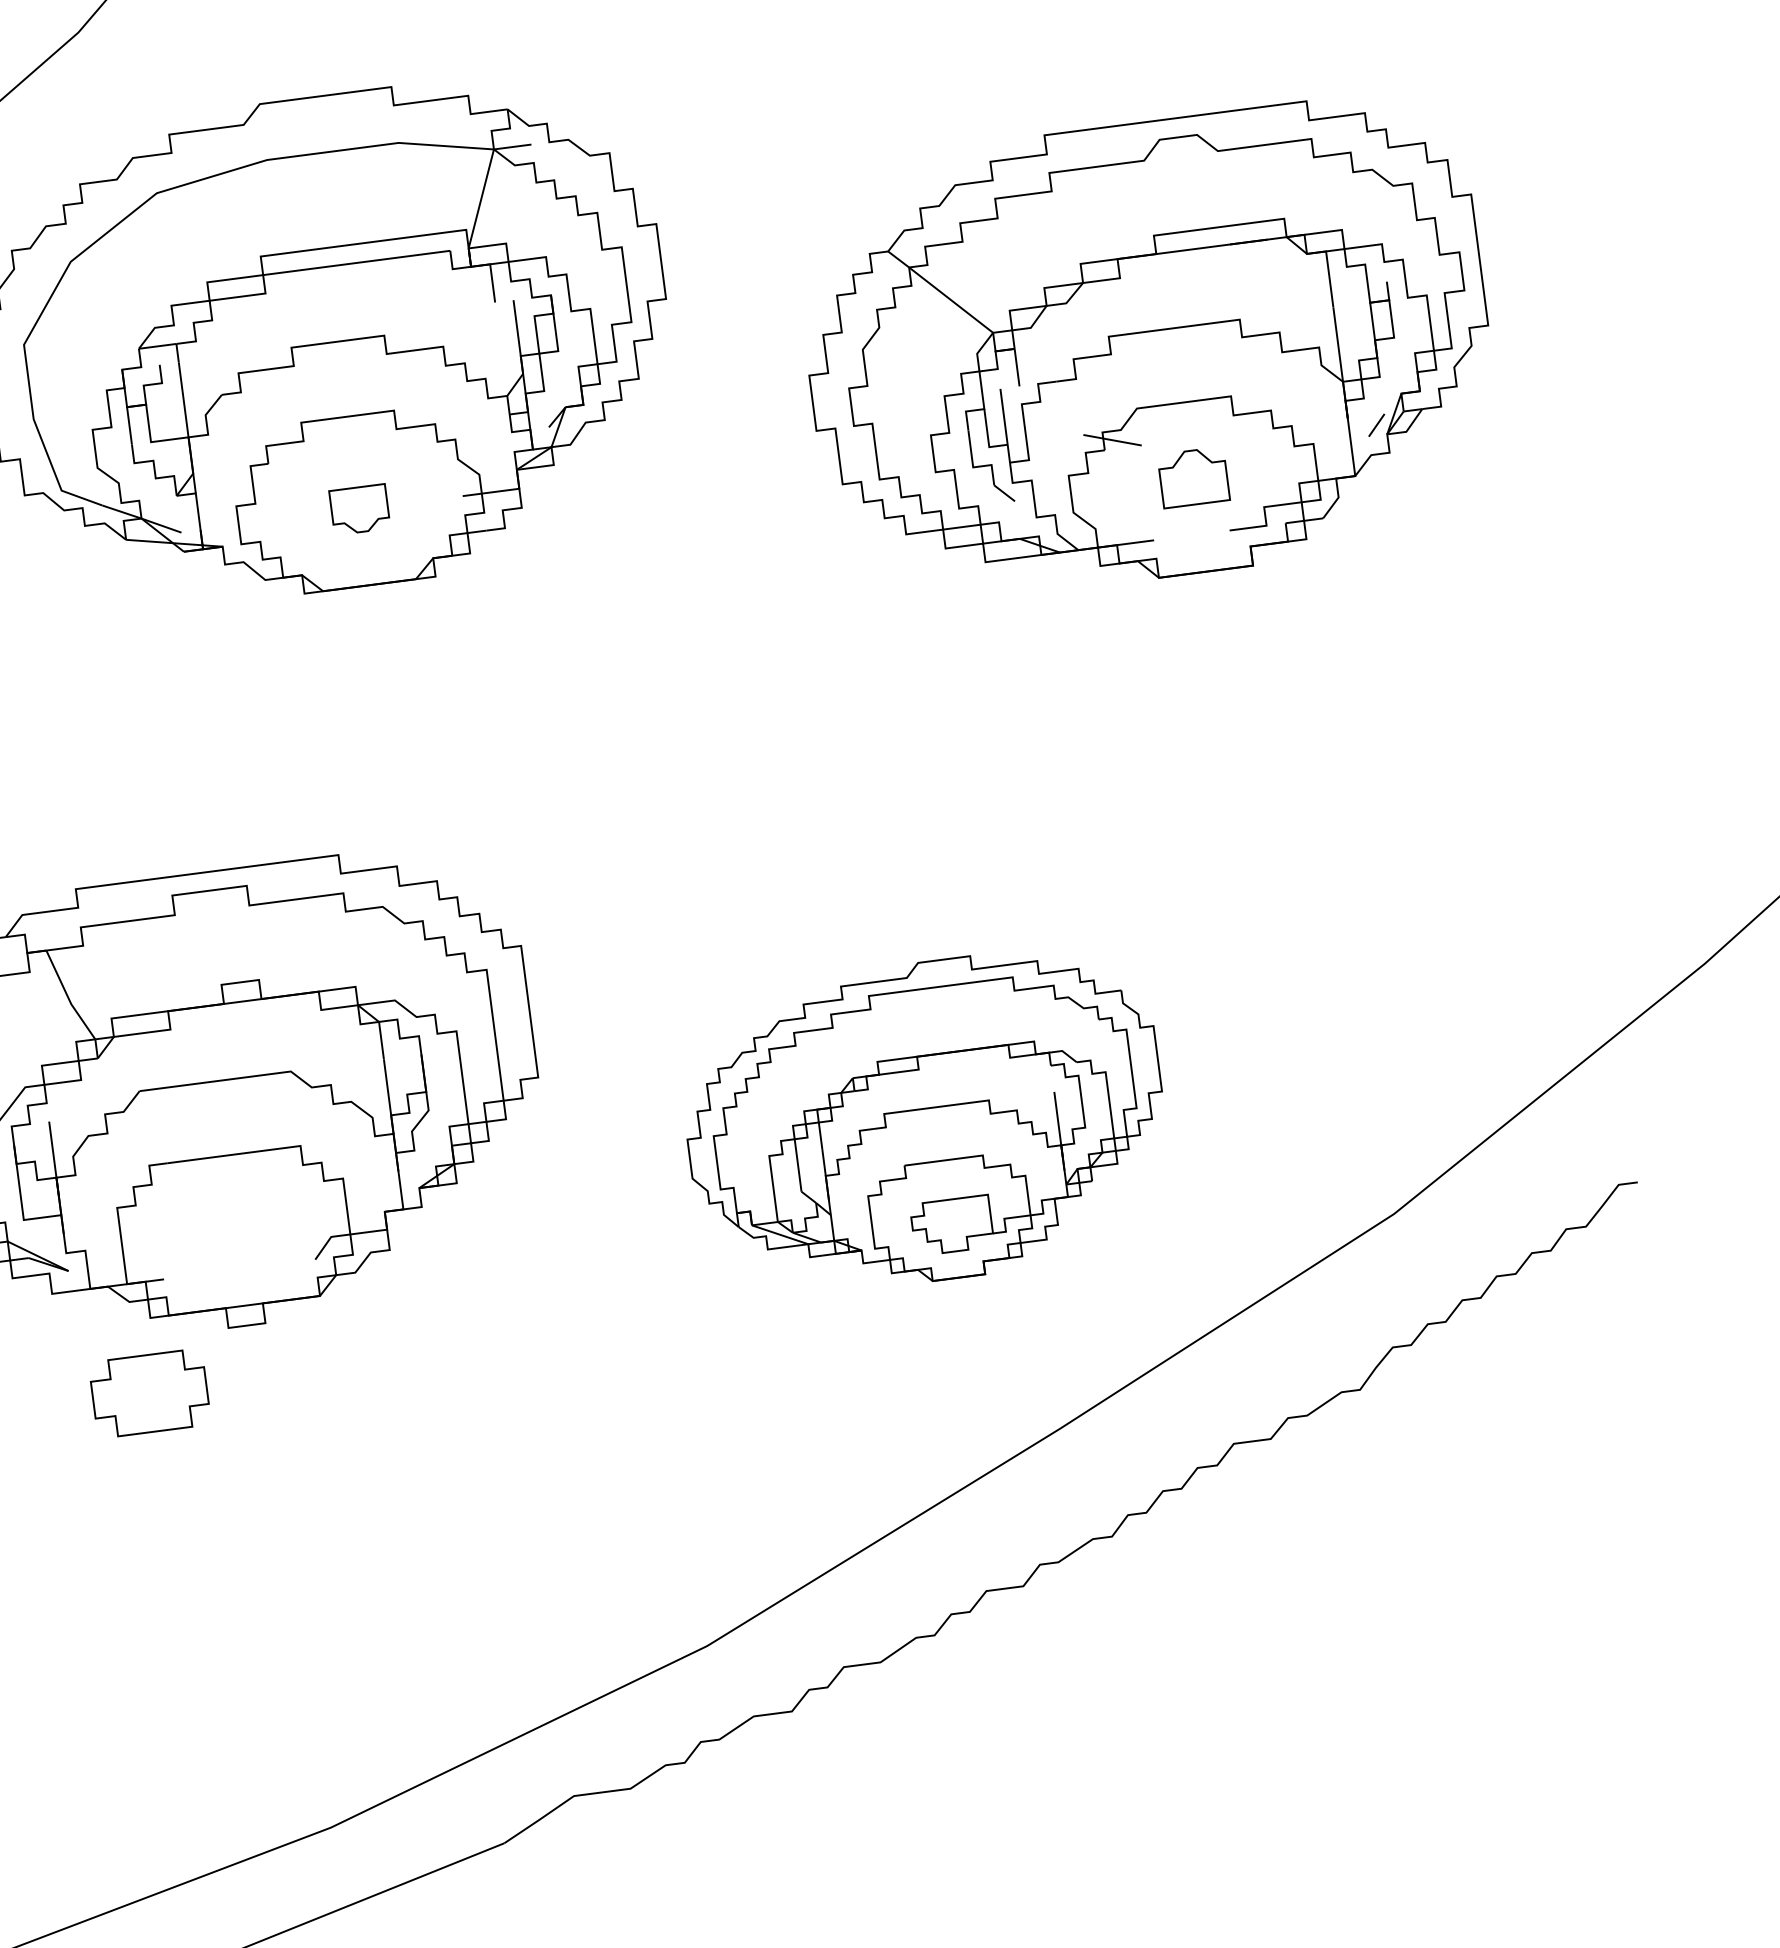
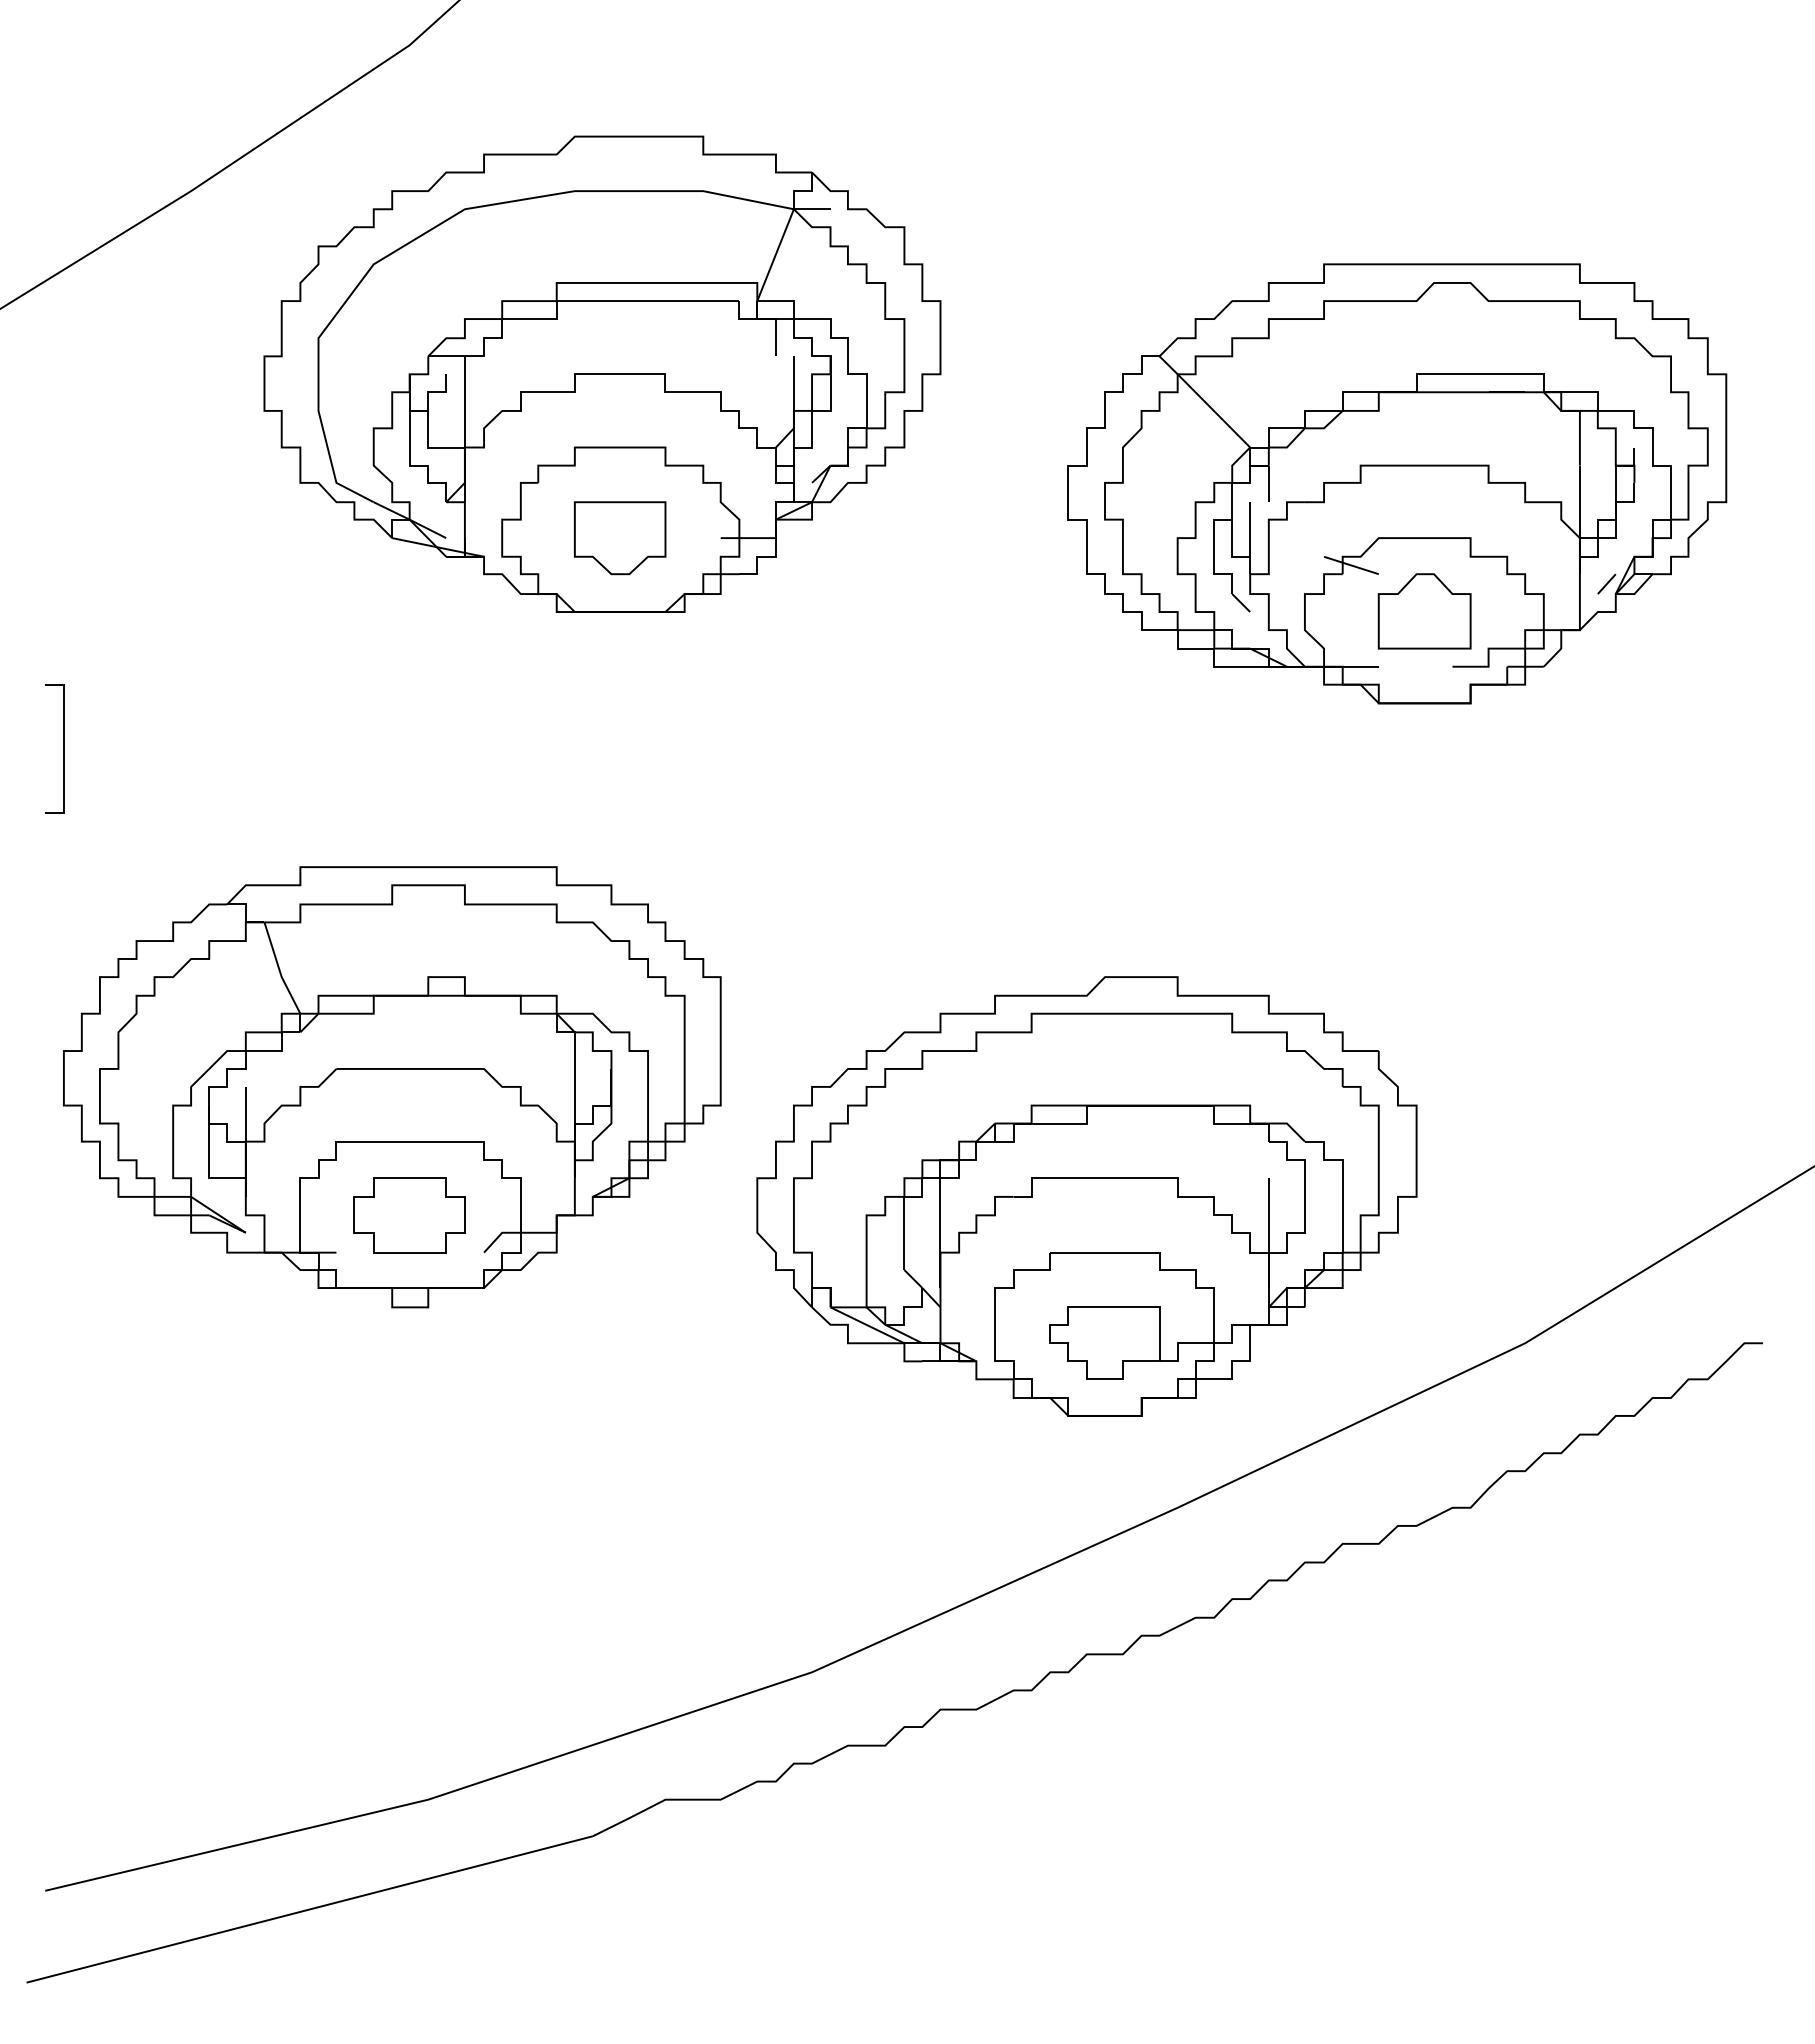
part: (1193, 477) -> (1424, 611), size x1.43
part: (360, 509) -> (620, 538), size x1.67
part: (925, 1122) -> (1086, 1196), size x1.43
part: (149, 1393) -> (409, 1215), moved

